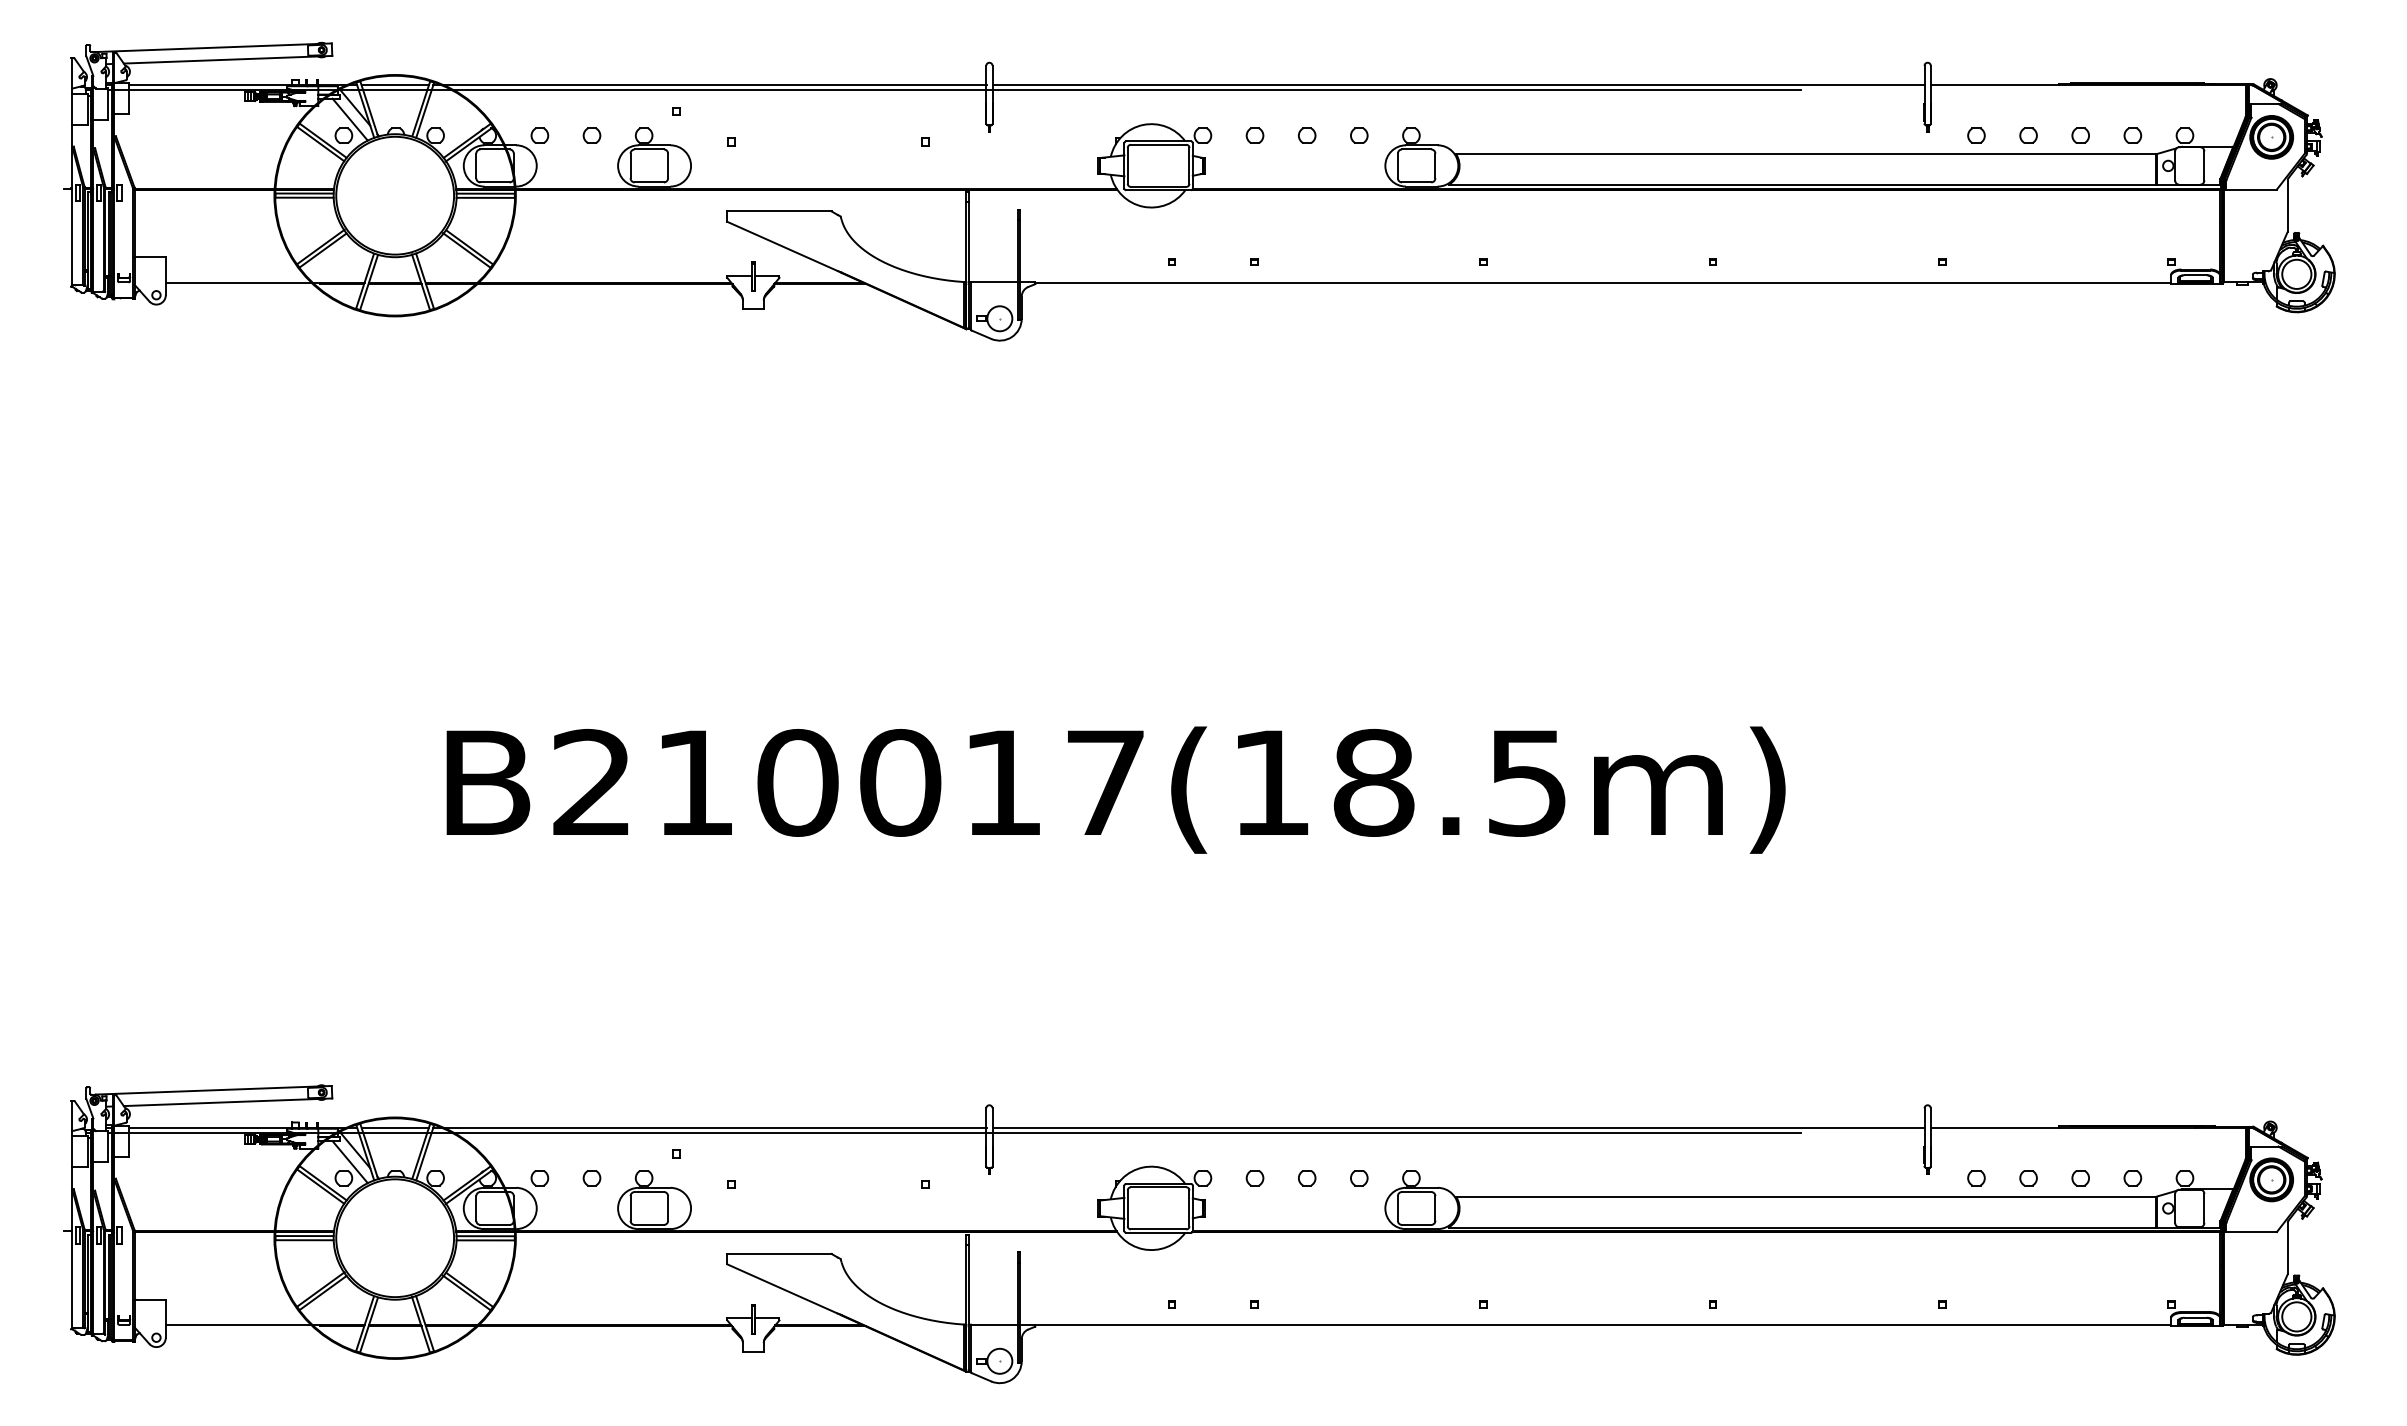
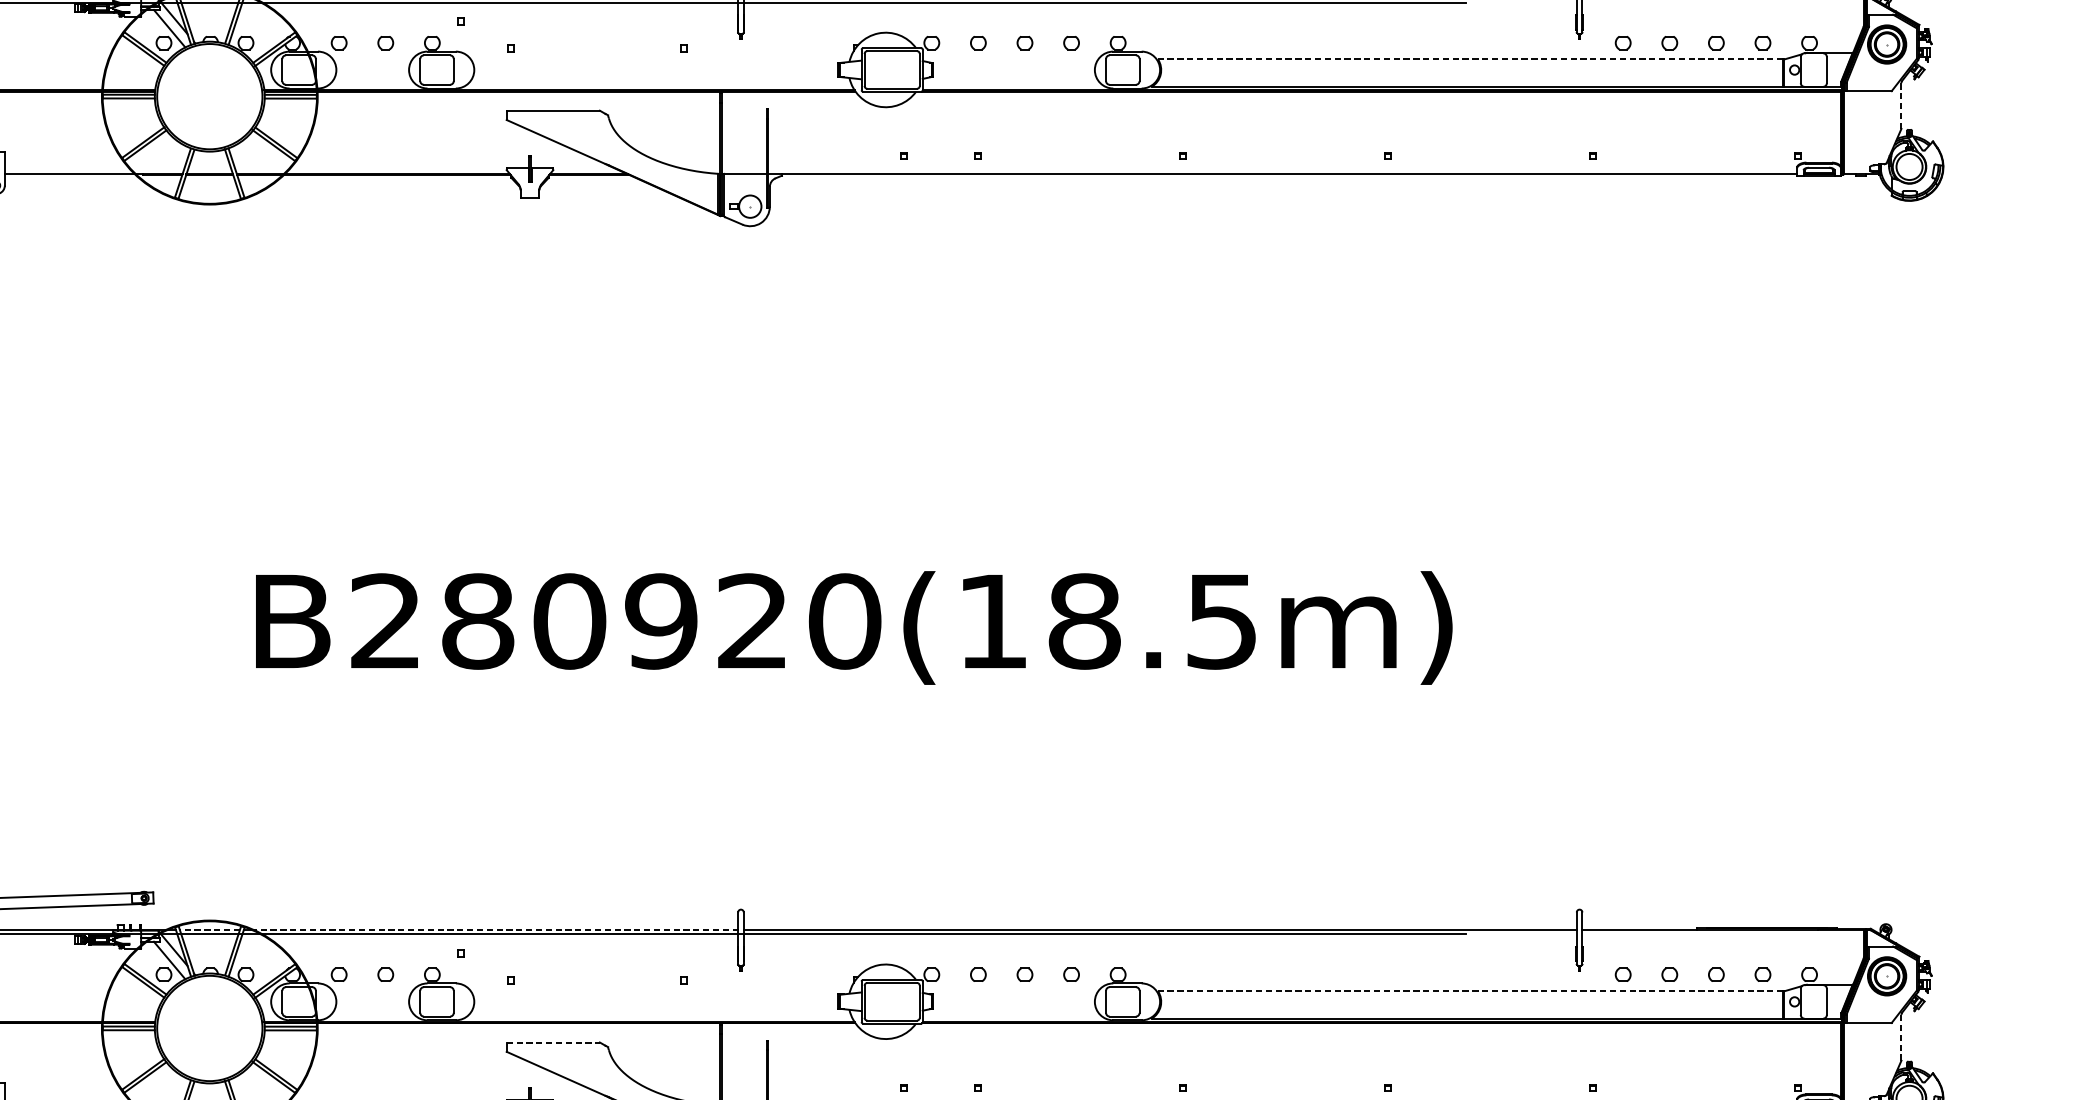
line: (1805, 154) -> (1470, 59), solid -> dashed
line: (2287, 206) -> (1901, 106), solid -> dashed
text: (900, 782) -> (661, 621), B210017(18.5m) -> B280920(18.5m)
line: (395, 1127) -> (210, 929), solid -> dashed
line: (715, 1127) -> (496, 929), solid -> dashed
line: (1805, 1196) -> (1470, 991), solid -> dashed
line: (2287, 1248) -> (1901, 1037), solid -> dashed
line: (779, 1253) -> (553, 1042), solid -> dashed

